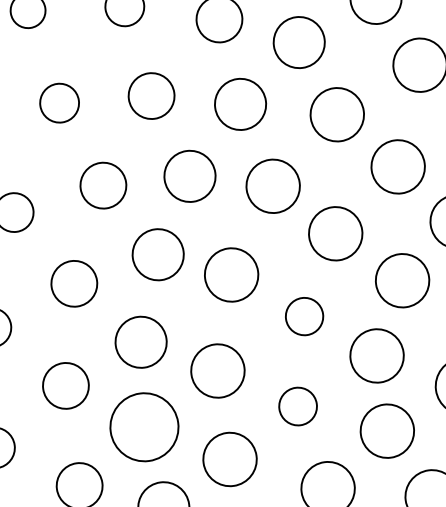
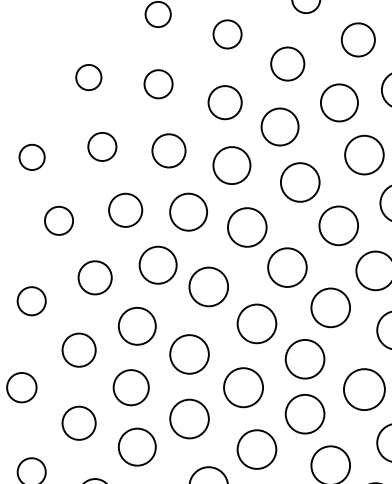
part: (303, 316) -> (256, 323), size x1.43
part: (298, 406) -> (243, 387), size x1.43
part: (143, 427) -> (130, 387), size x0.71

